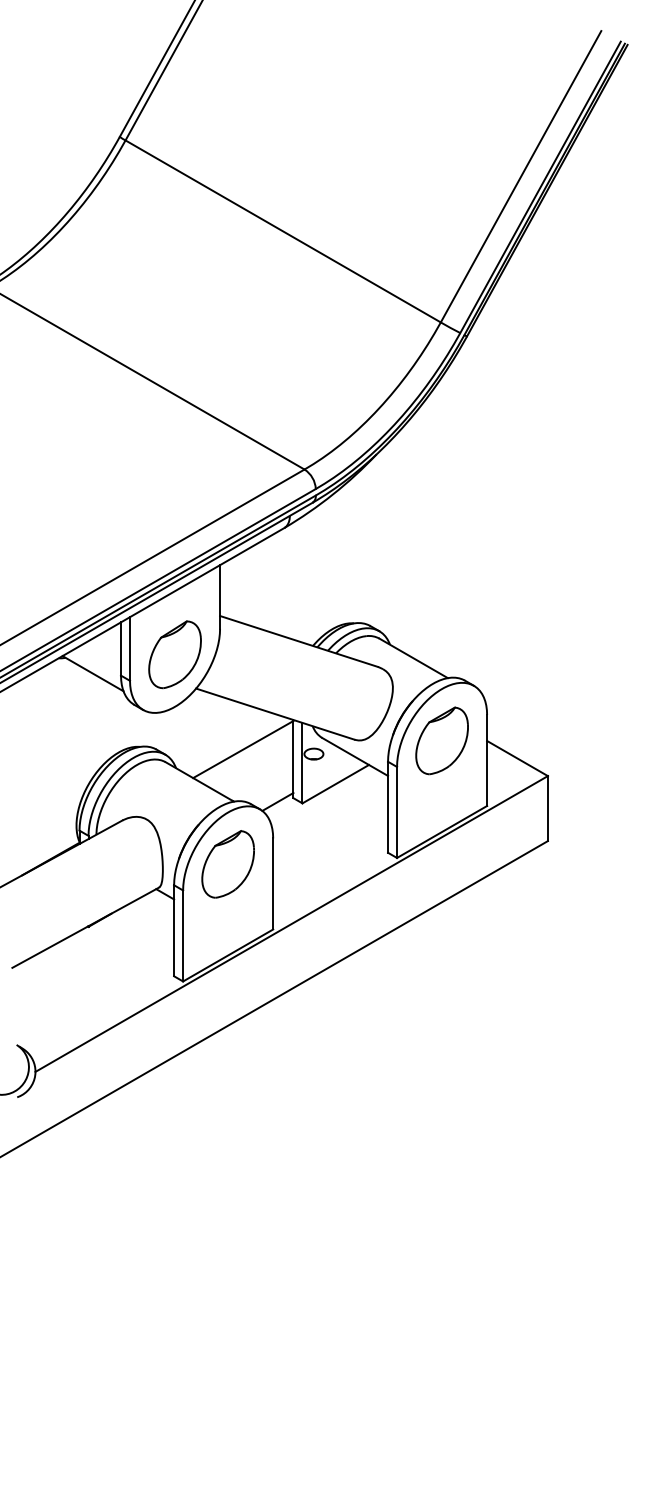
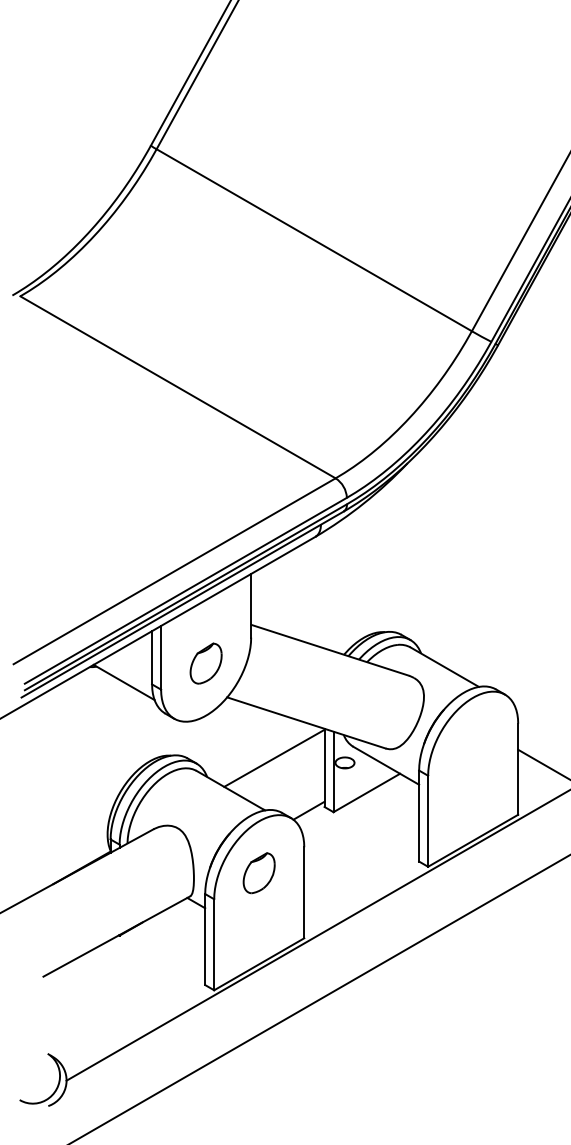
part: (174, 654) -> (205, 663), size x0.6
part: (441, 740) -> (472, 749), removed
part: (227, 864) -> (258, 873), size x0.6

